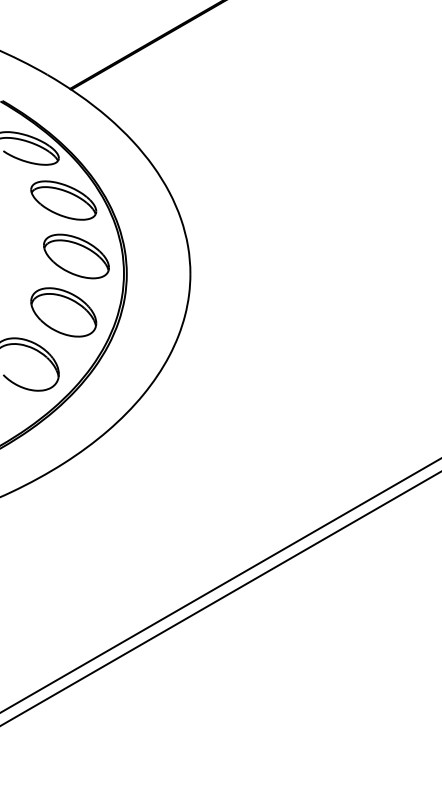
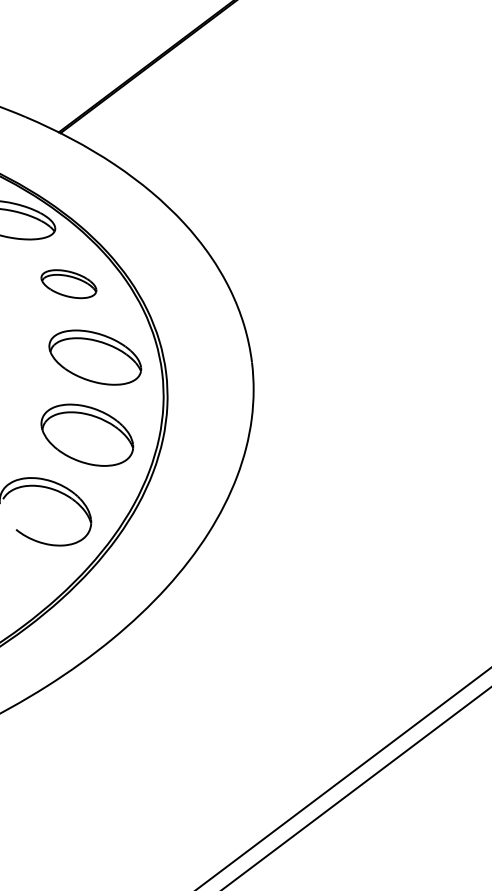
part: (63, 200) -> (68, 284), size x0.6

